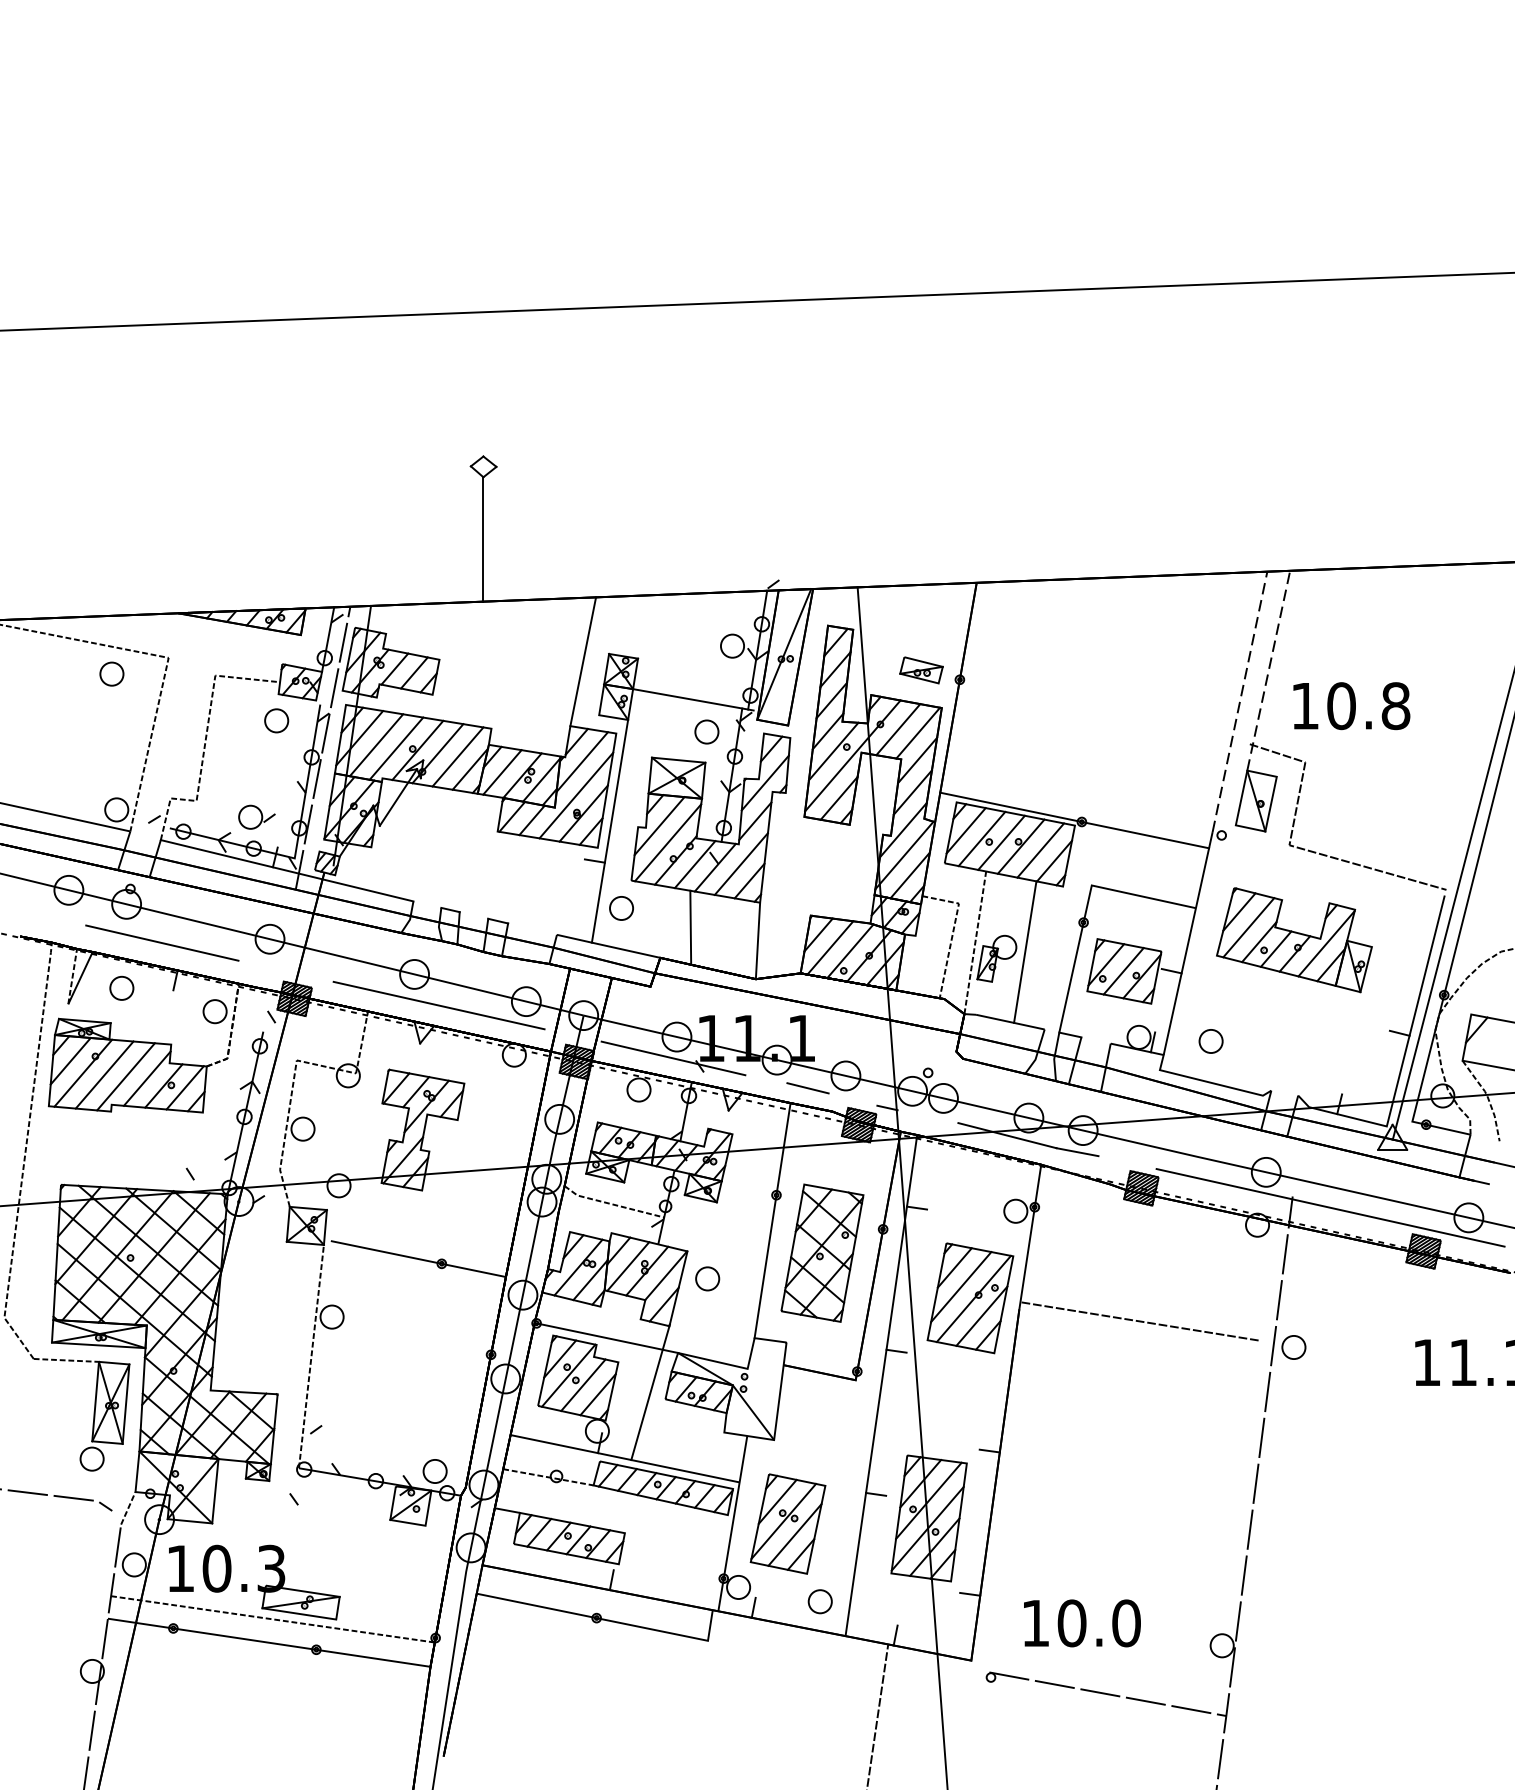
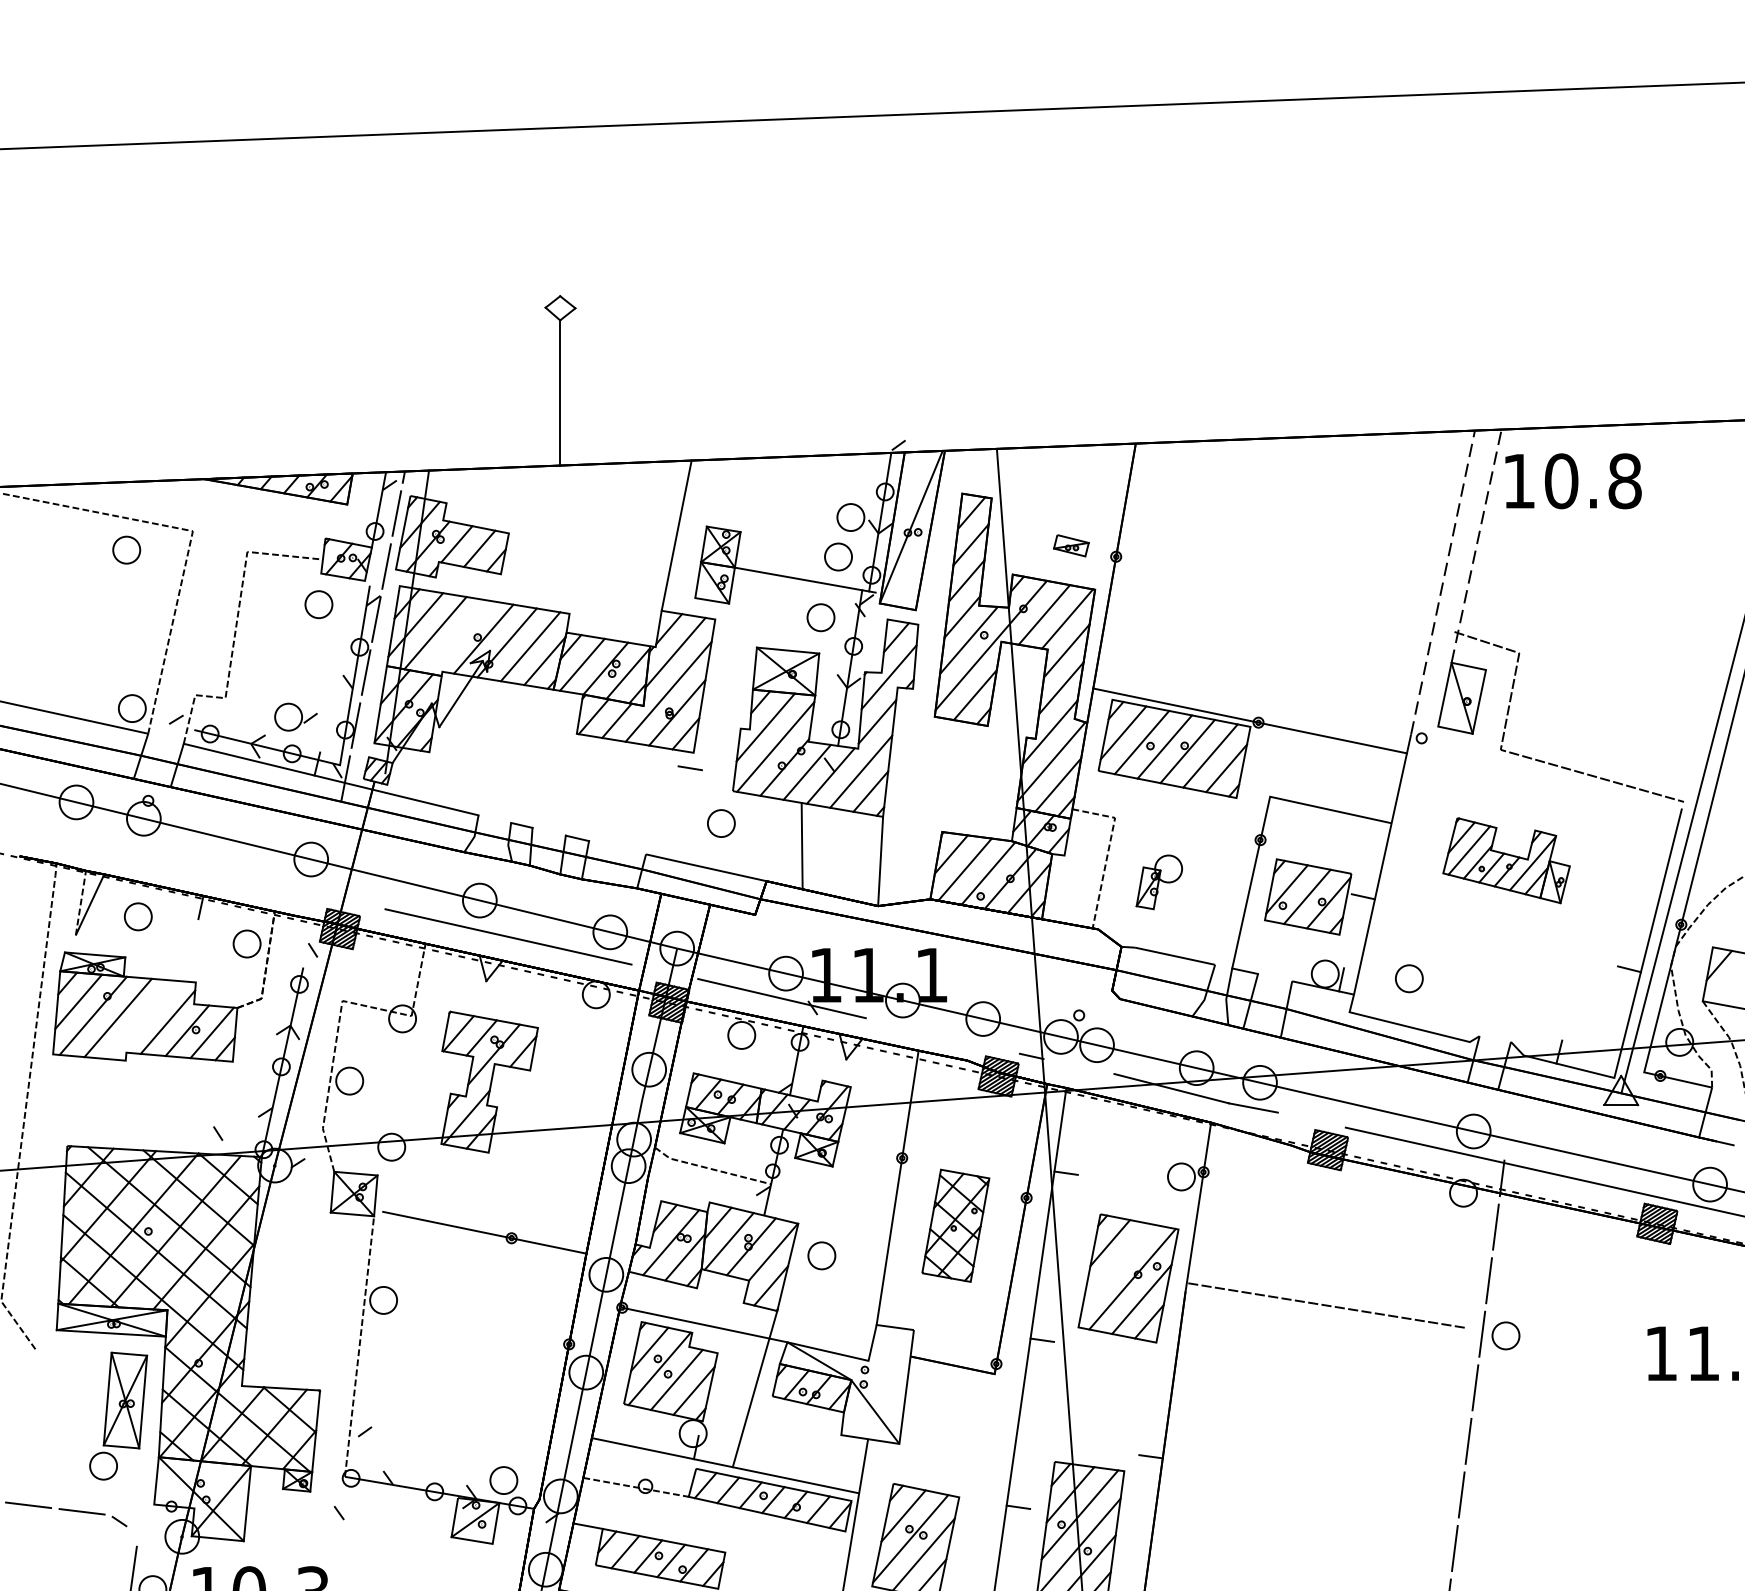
part: (921, 670) -> (1071, 545), size x0.7
part: (721, 679) -> (838, 556), added
text: (1351, 706) -> (1573, 481), moved
line: (396, 748) -> (458, 636), removed
line: (609, 830) -> (707, 732), removed
part: (1294, 940) -> (1506, 860), size x0.7
line: (162, 942) -> (185, 863), removed
line: (975, 942) -> (1134, 863), removed
line: (1025, 951) -> (1192, 873), removed
line: (125, 1076) -> (142, 1019), removed
line: (807, 1088) -> (938, 1033), removed
part: (822, 1252) -> (955, 1225), size x0.7
line: (961, 1287) -> (1118, 1265), removed
line: (65, 1359) -> (72, 1349), removed
line: (128, 1508) -> (146, 1523), removed

